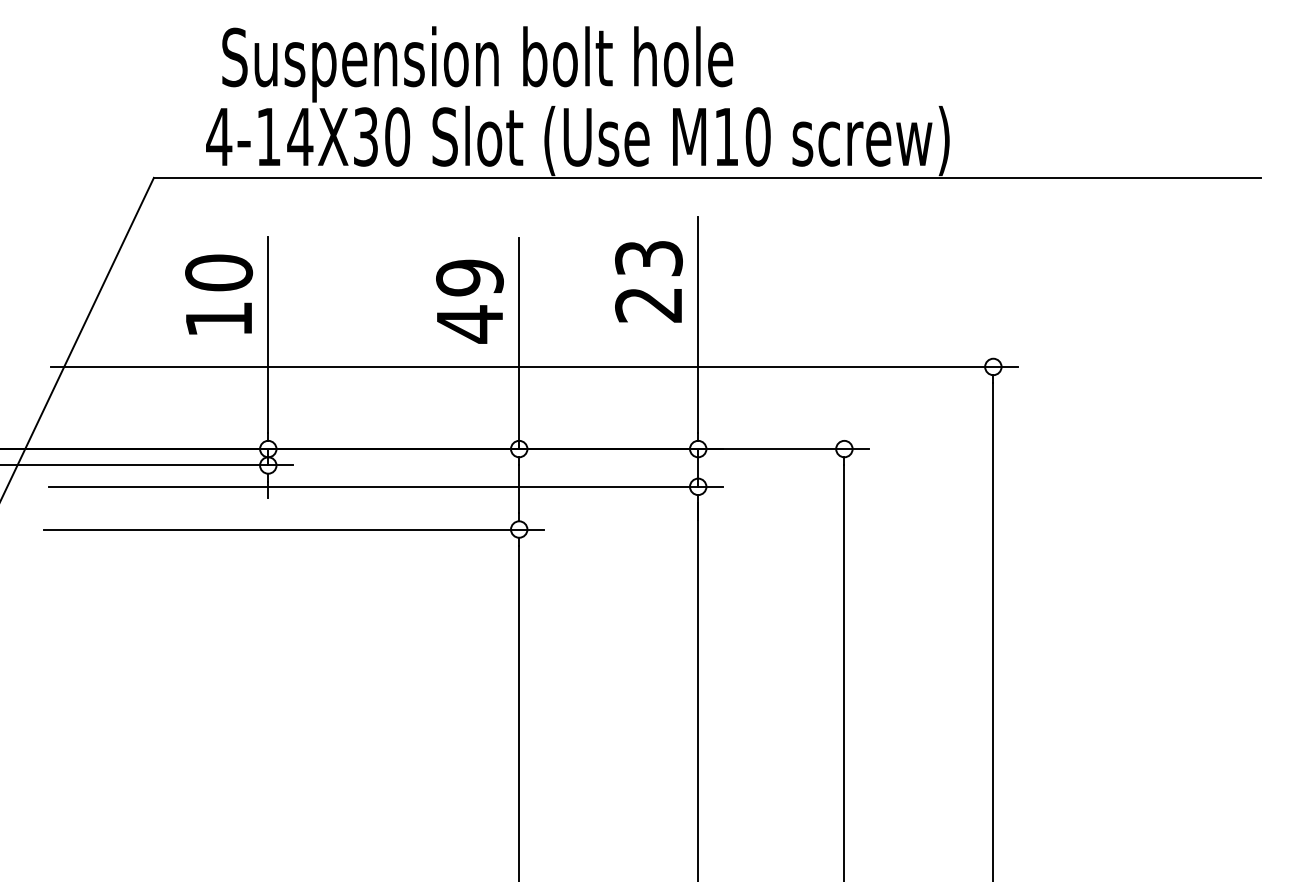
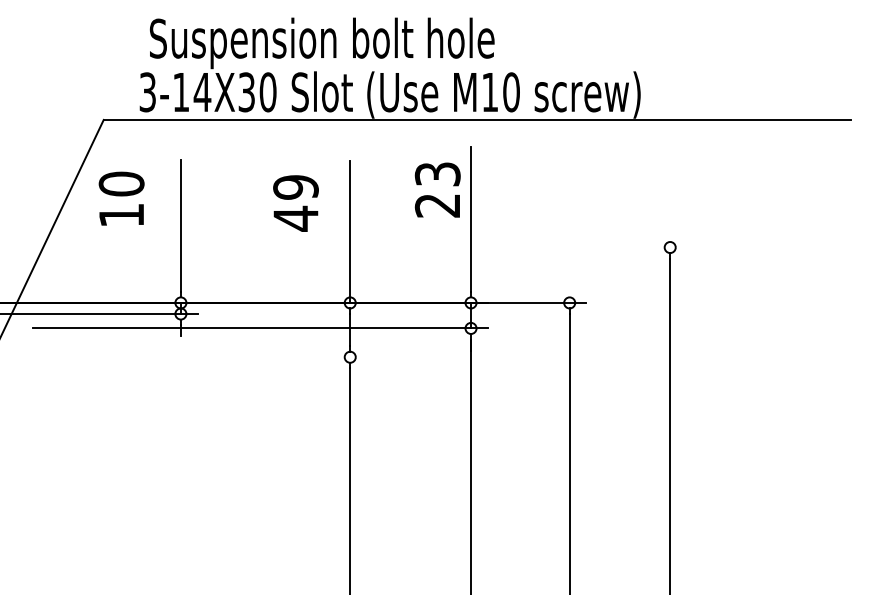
text: (218, 137) -> (147, 92), 4-14X30 -> 3-14X30
text: (218, 294) -> (121, 198), moved
text: (469, 301) -> (295, 203), moved
line: (534, 366) -> (360, 247), removed
line: (292, 529) -> (197, 357), removed

